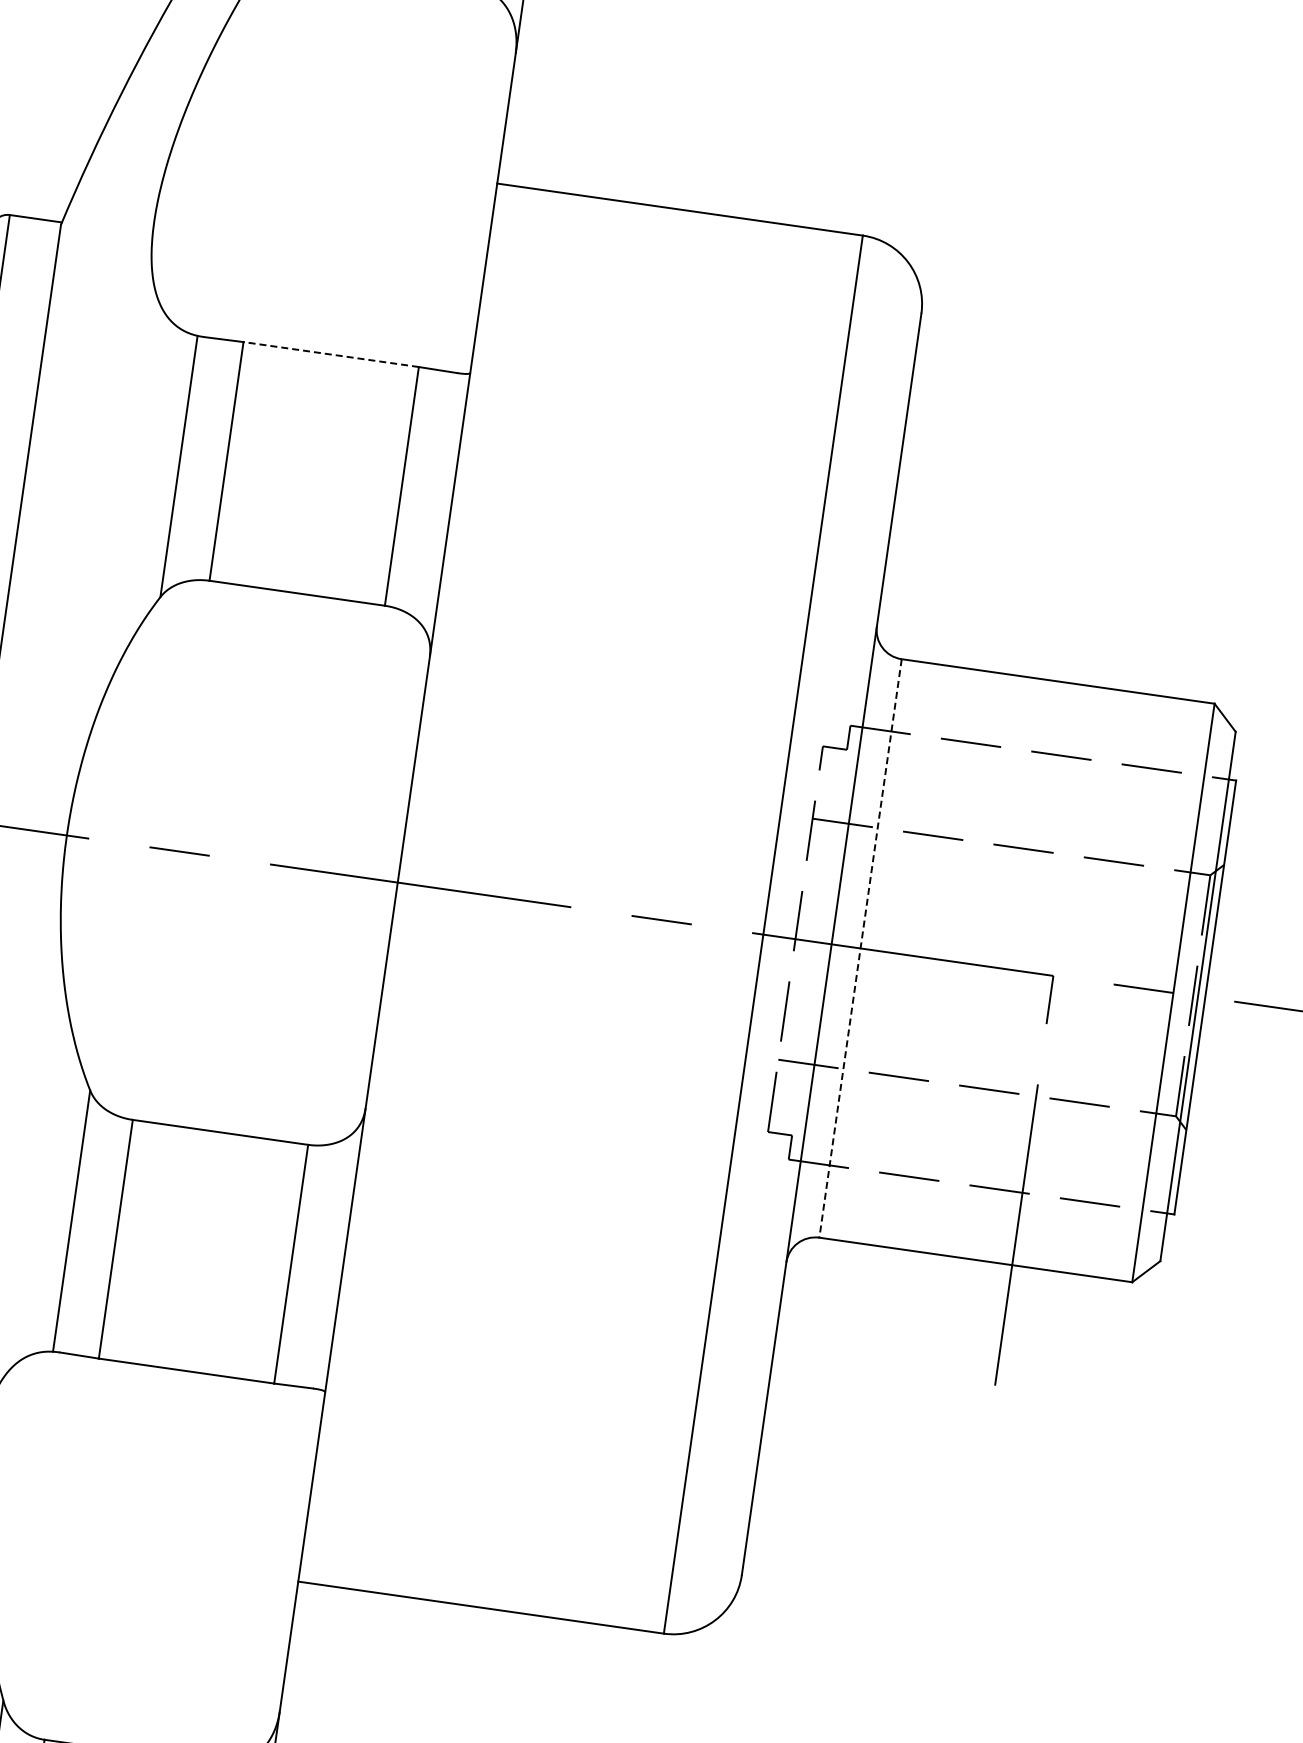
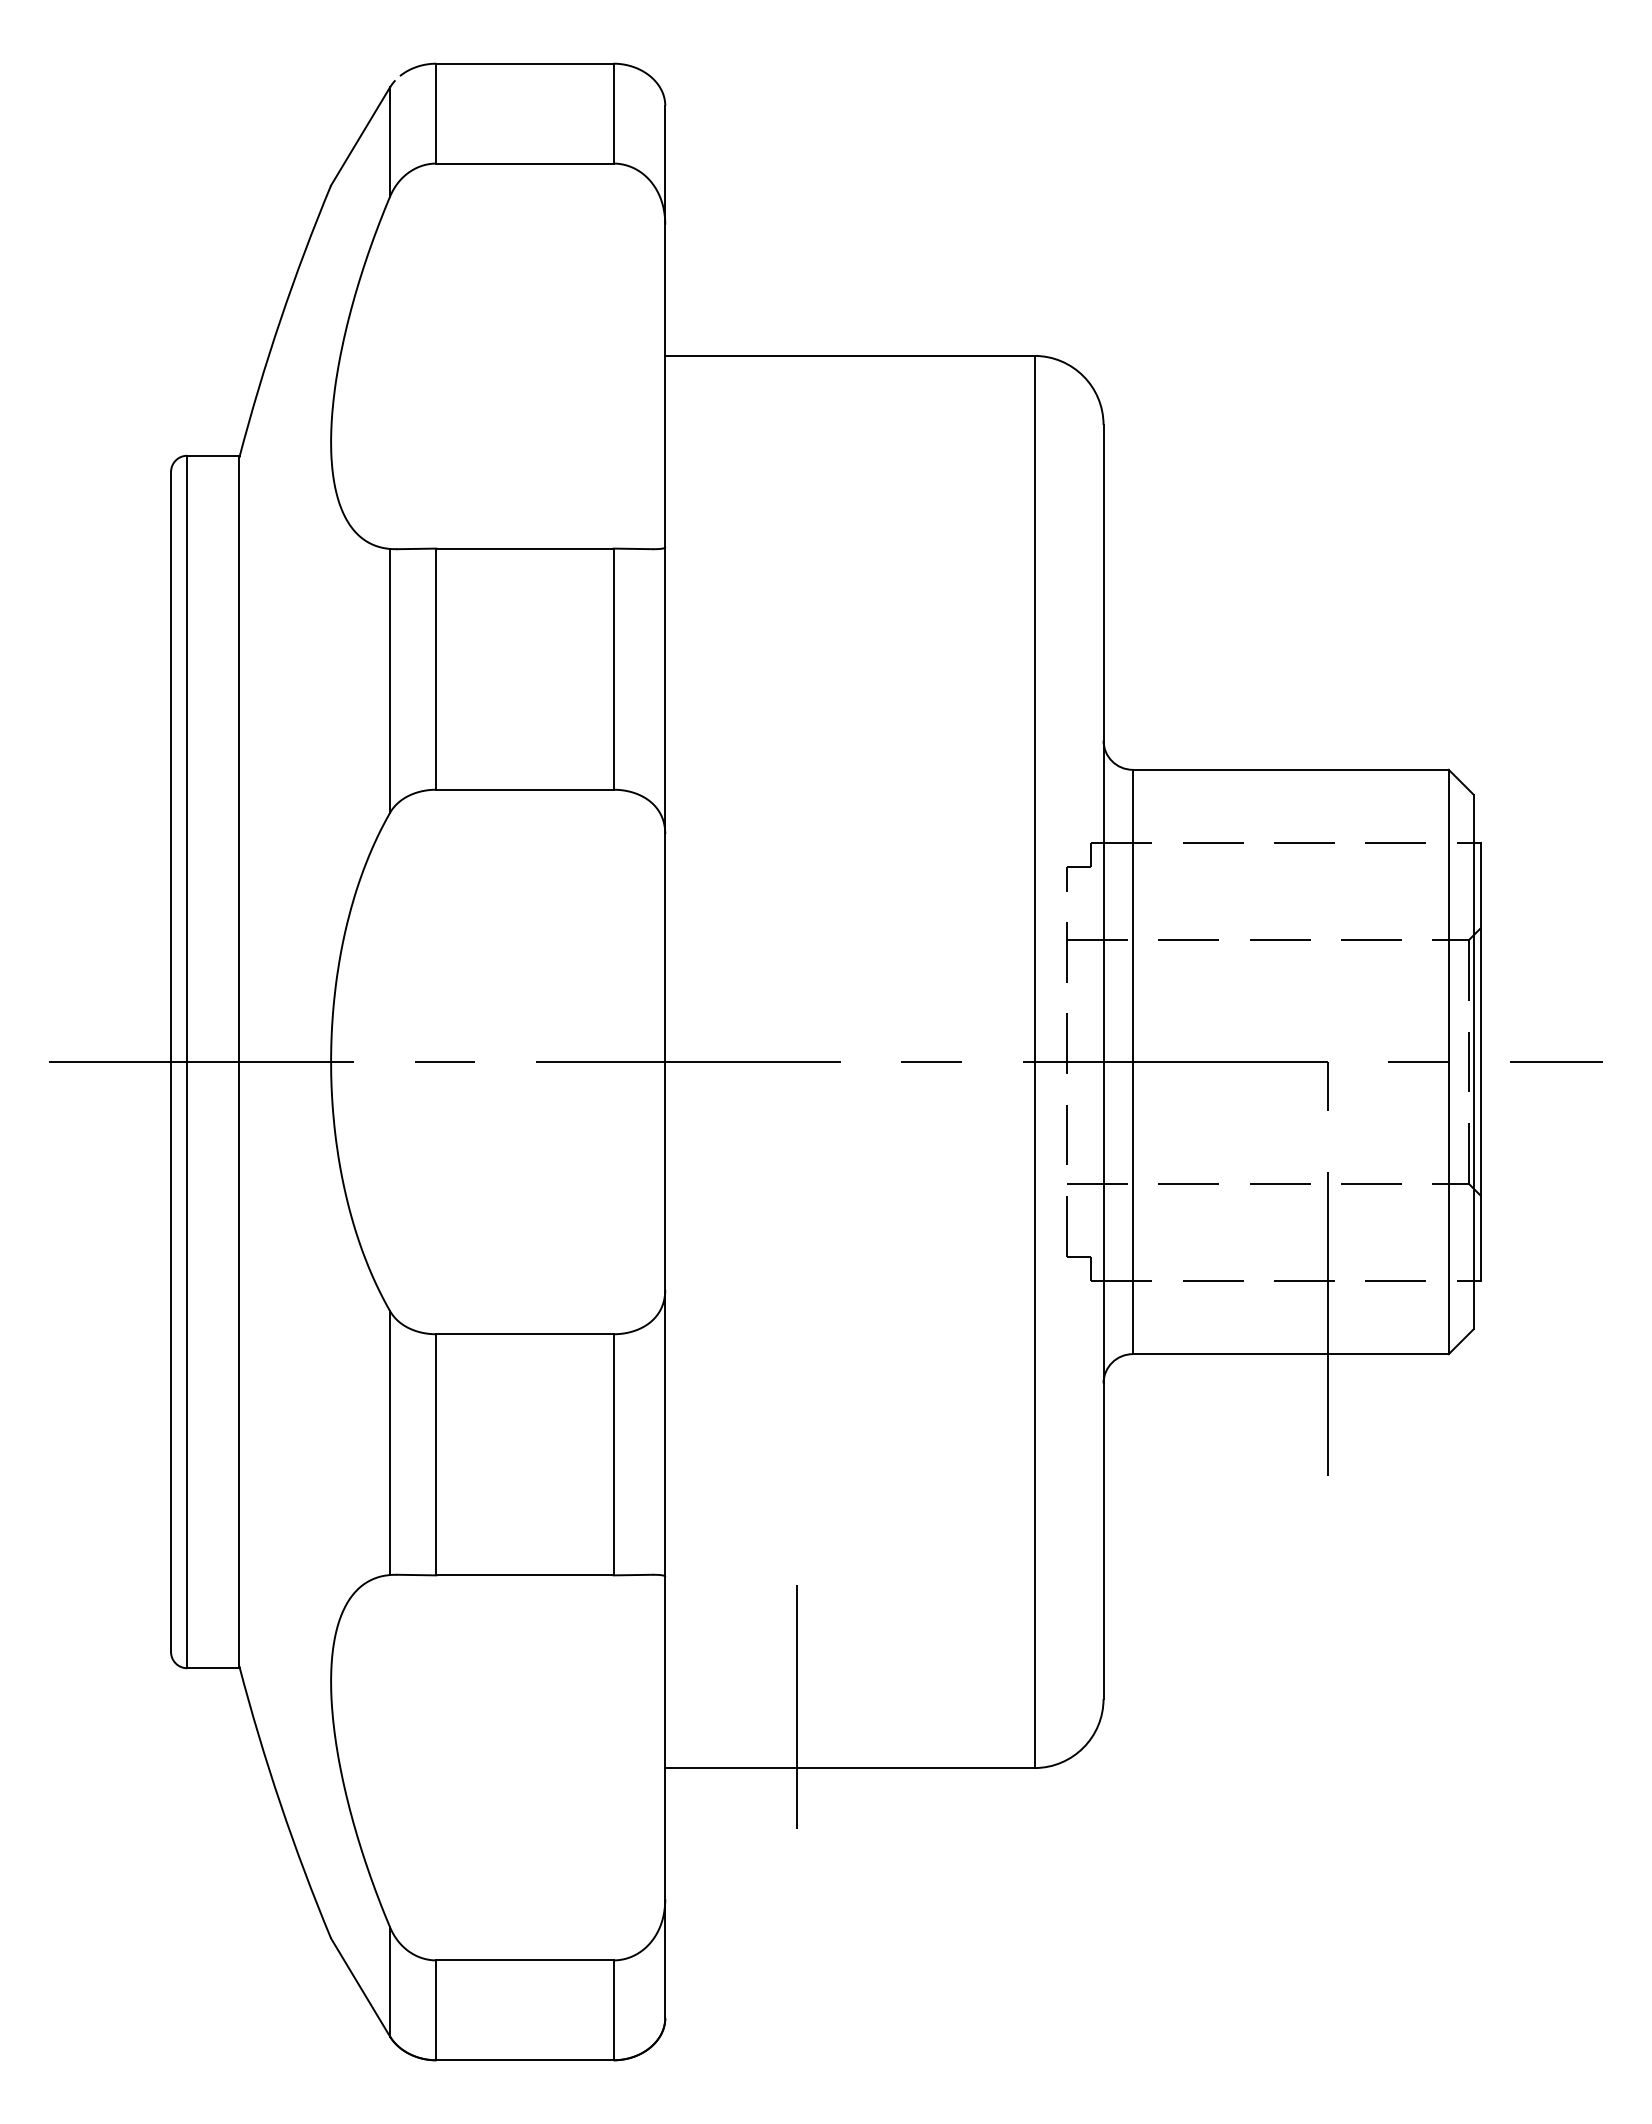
line: (331, 354) -> (525, 548), dashed -> solid
line: (860, 948) -> (1132, 1062), dashed -> solid
line: (436, 1539) -> (796, 1706), added

